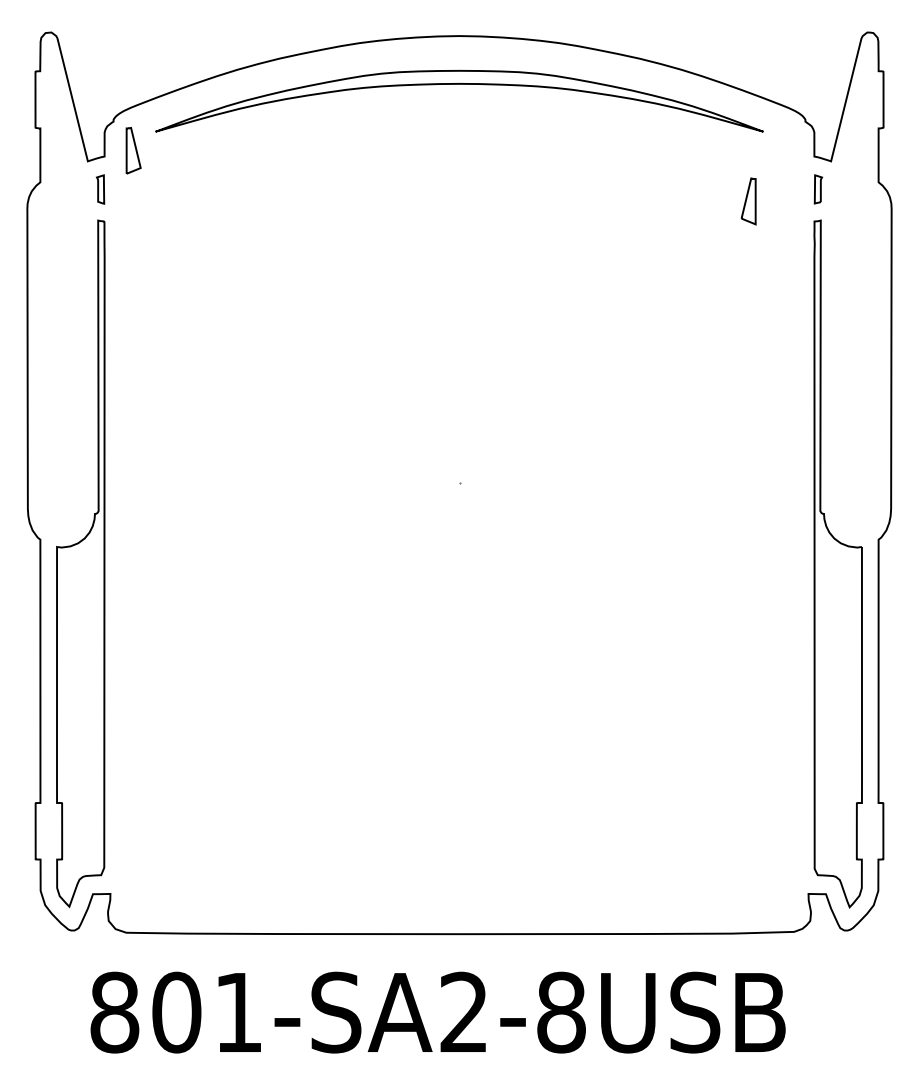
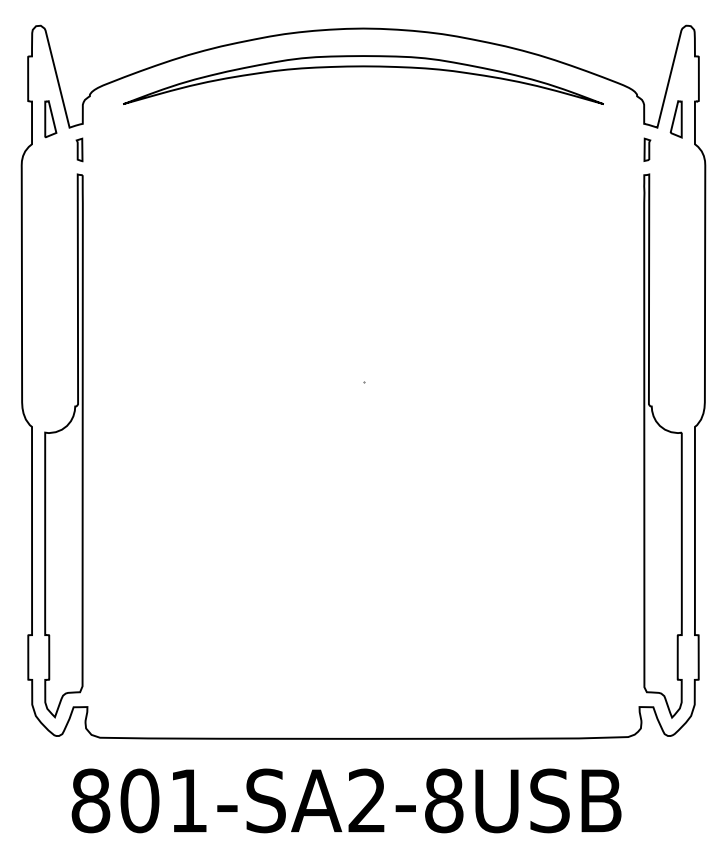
part: (133, 151) -> (50, 119), moved
part: (747, 201) -> (675, 119), moved

